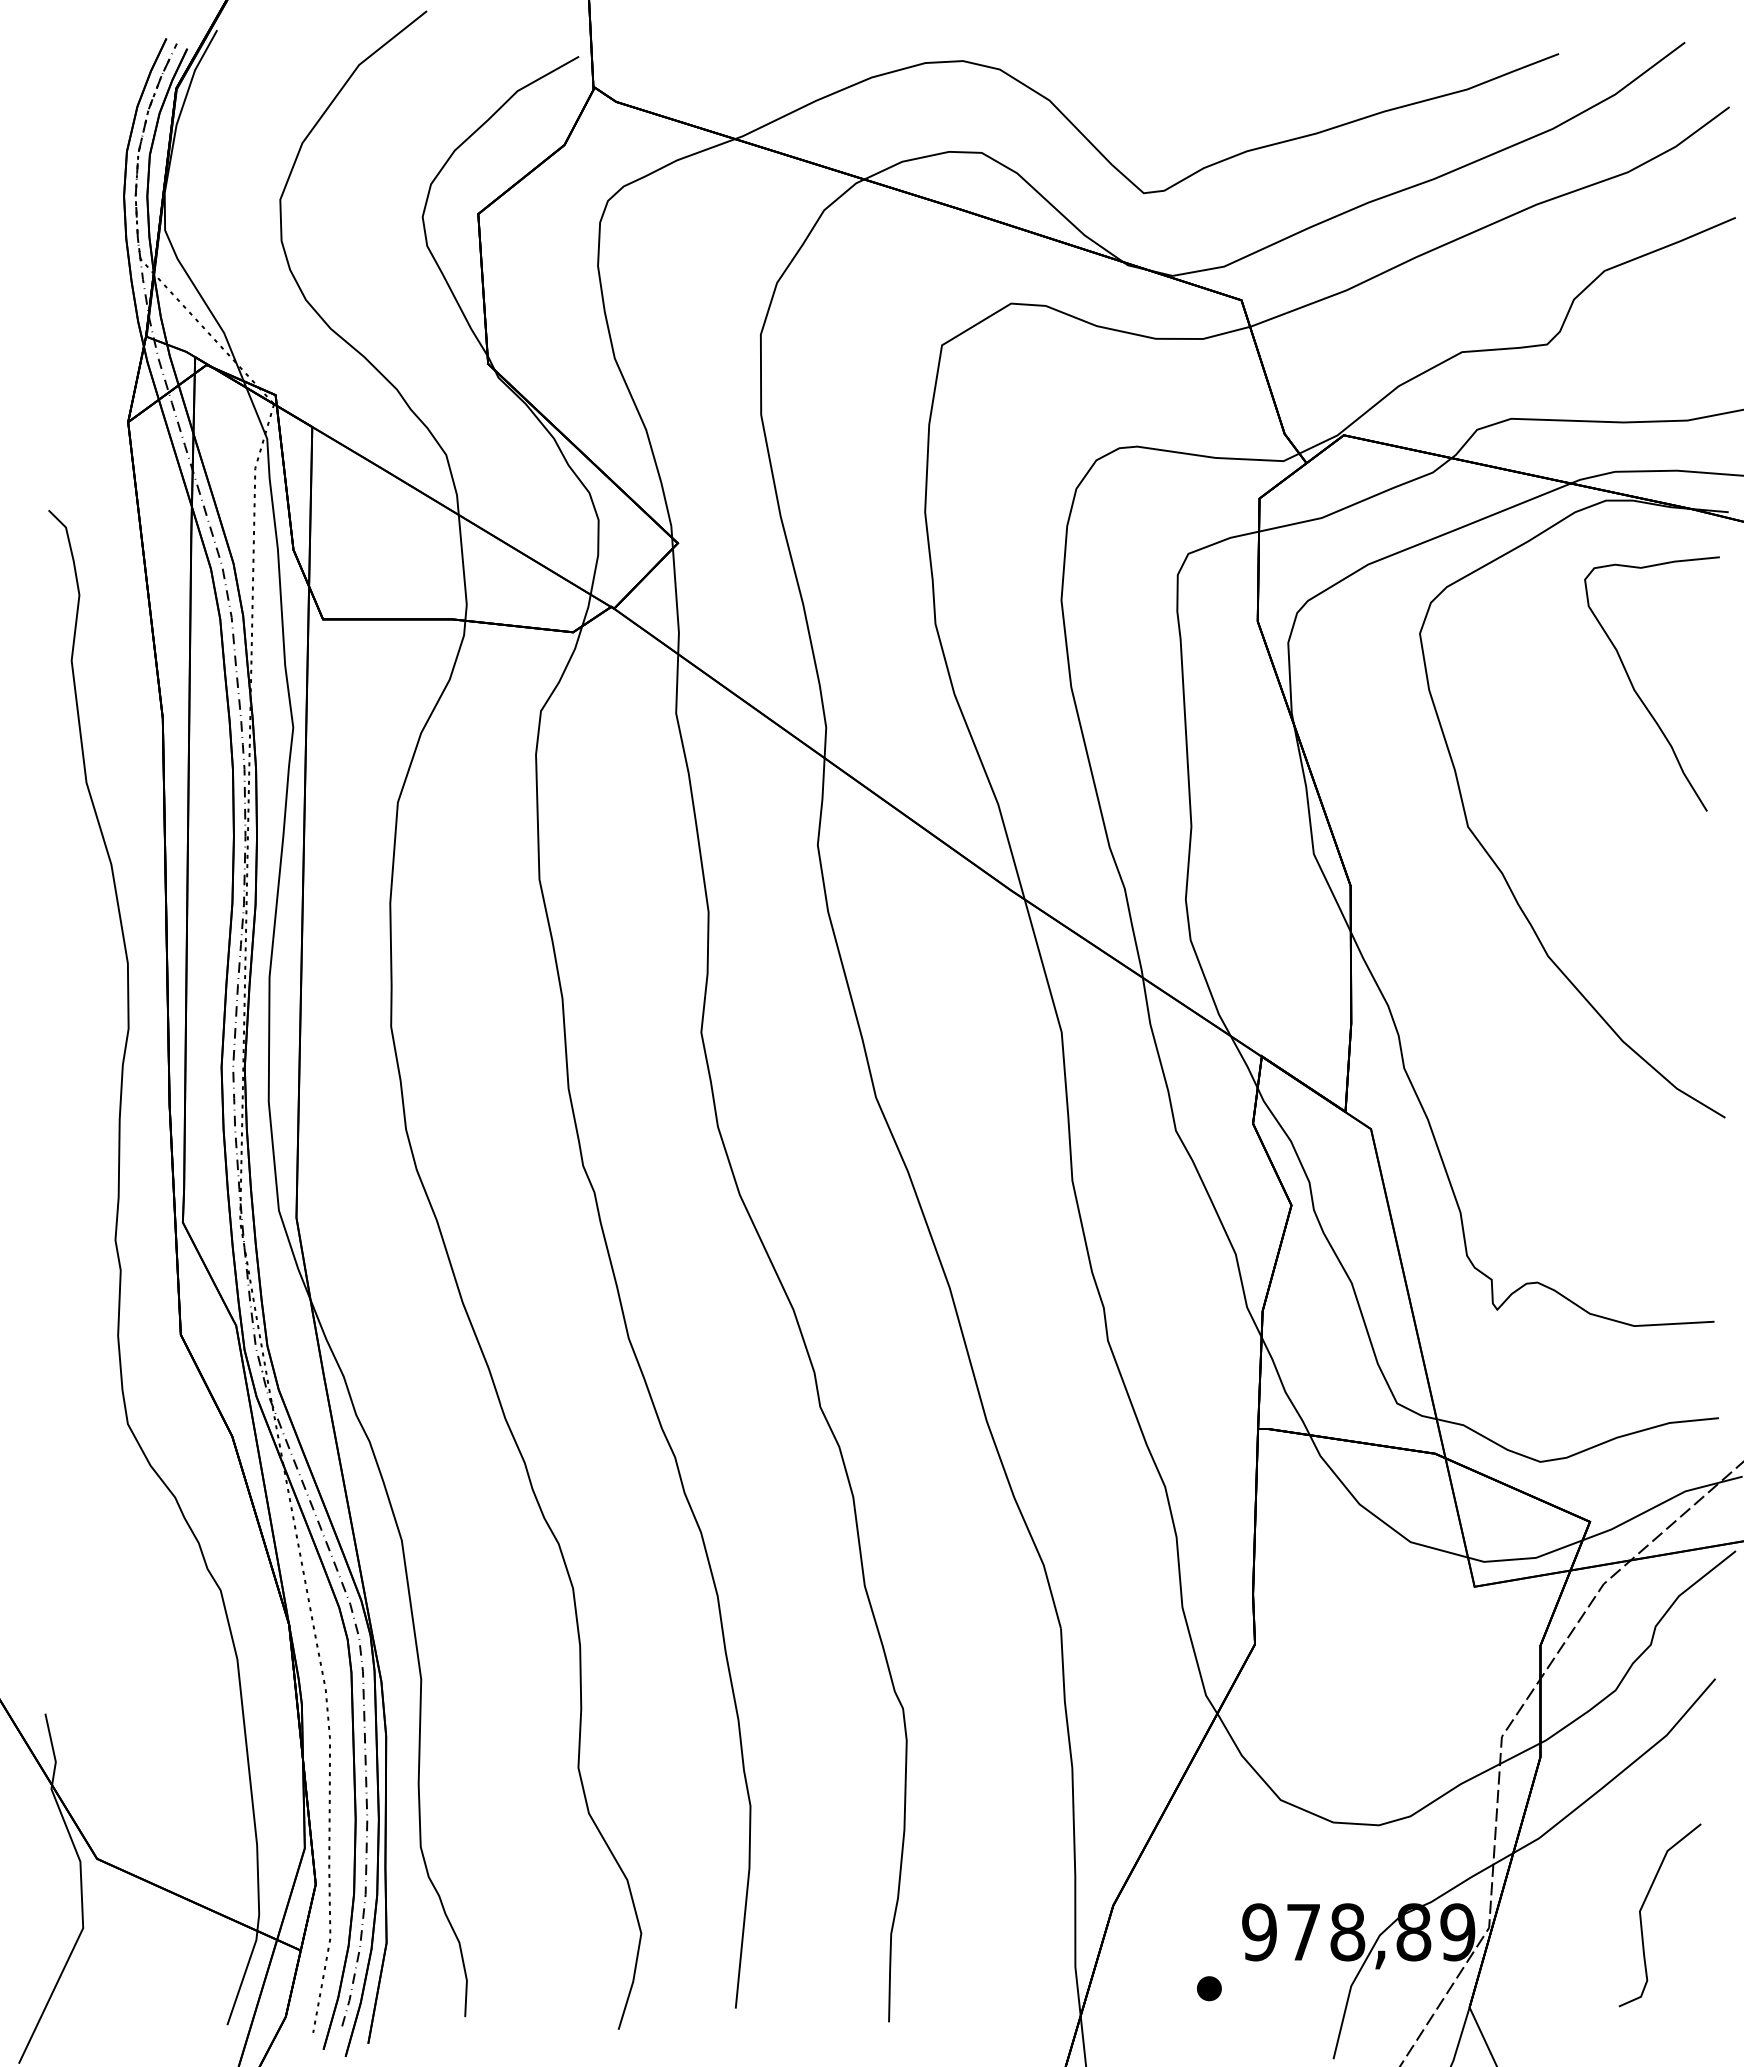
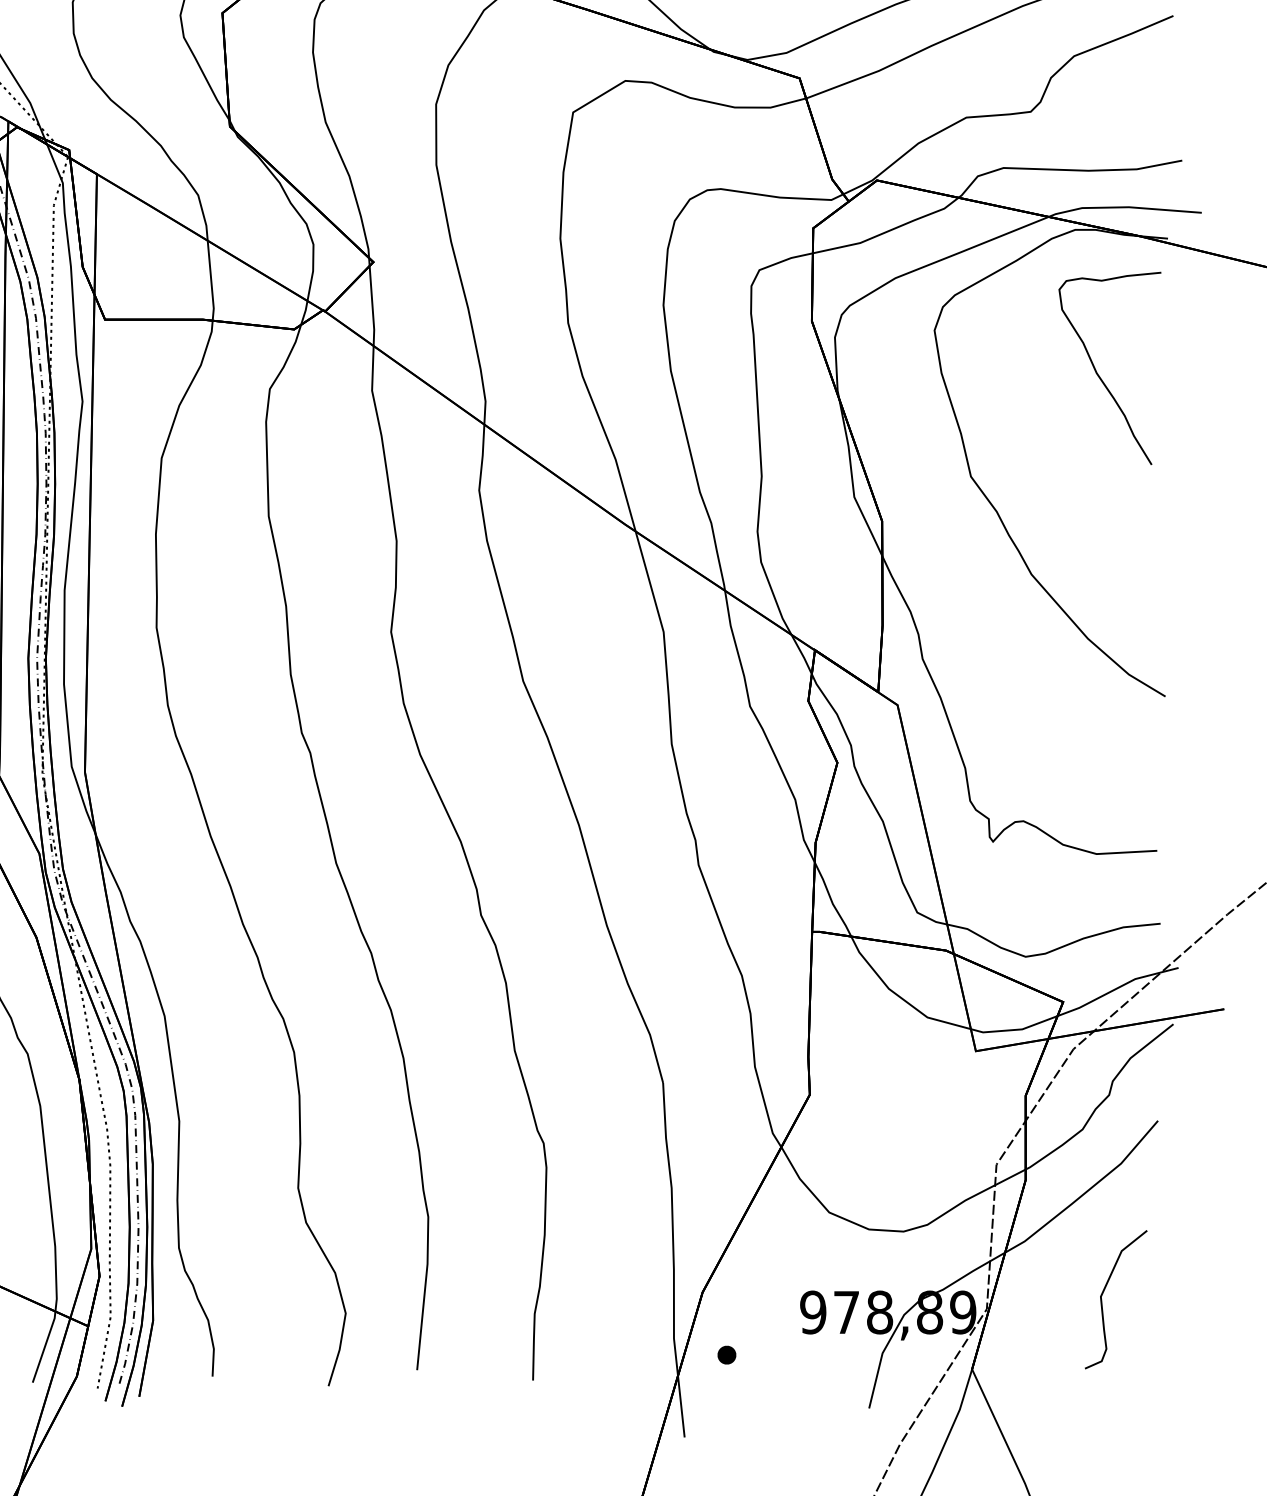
part: (1209, 1988) -> (727, 1355), moved

